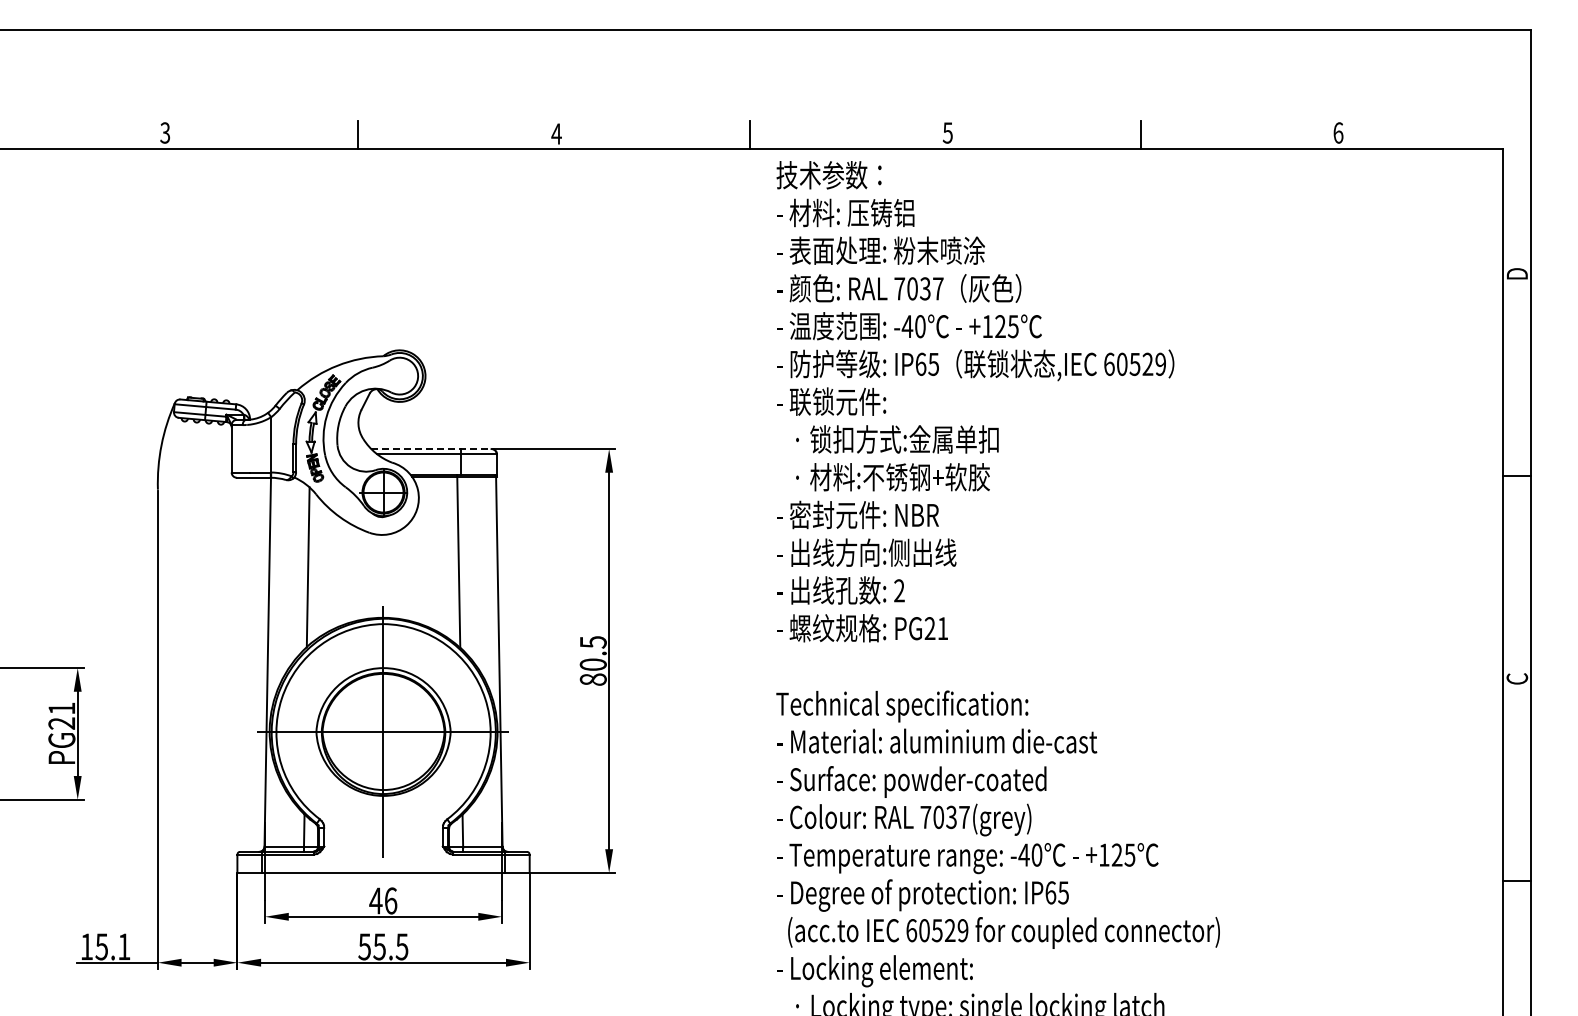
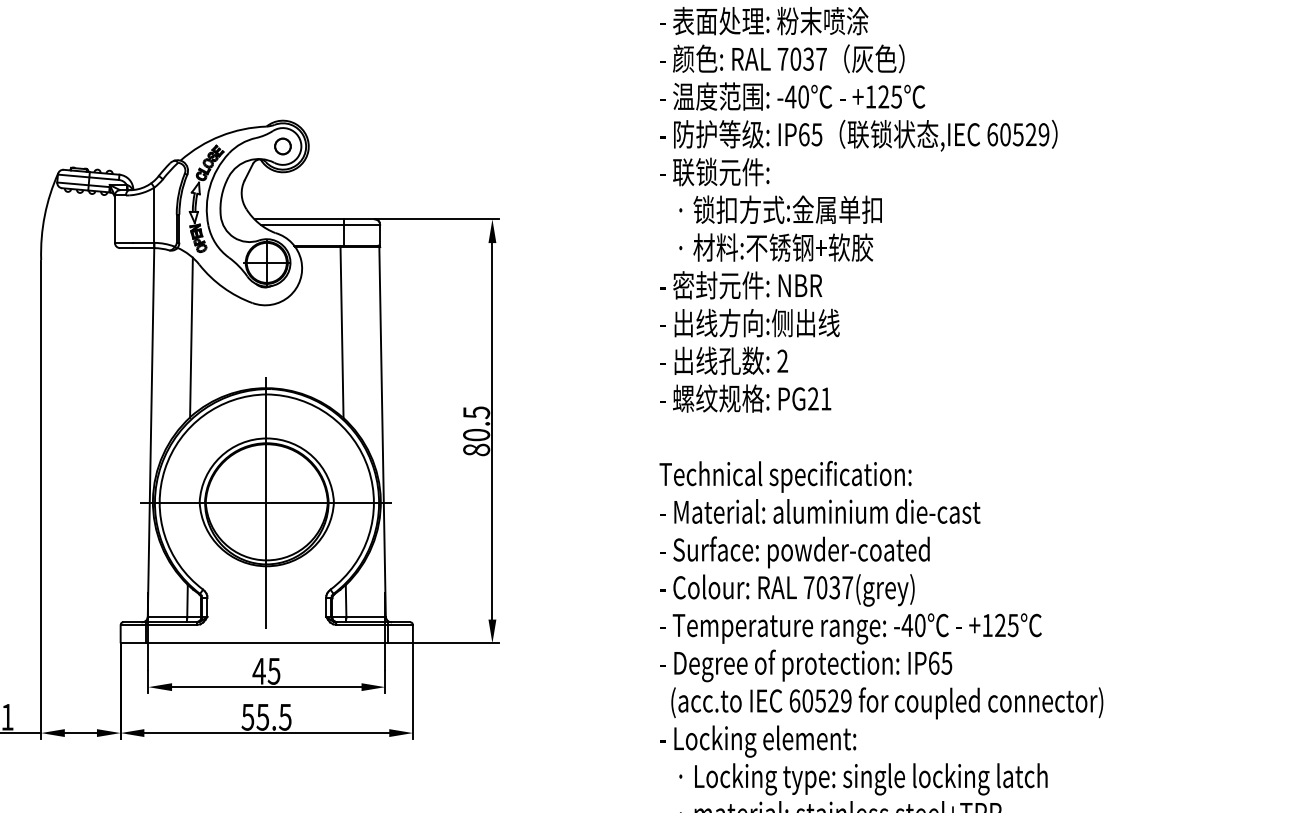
part: (399, 375) -> (282, 145), added
line: (431, 449) -> (314, 219), dashed -> solid
text: (390, 900) -> (273, 670), 46 -> 45

